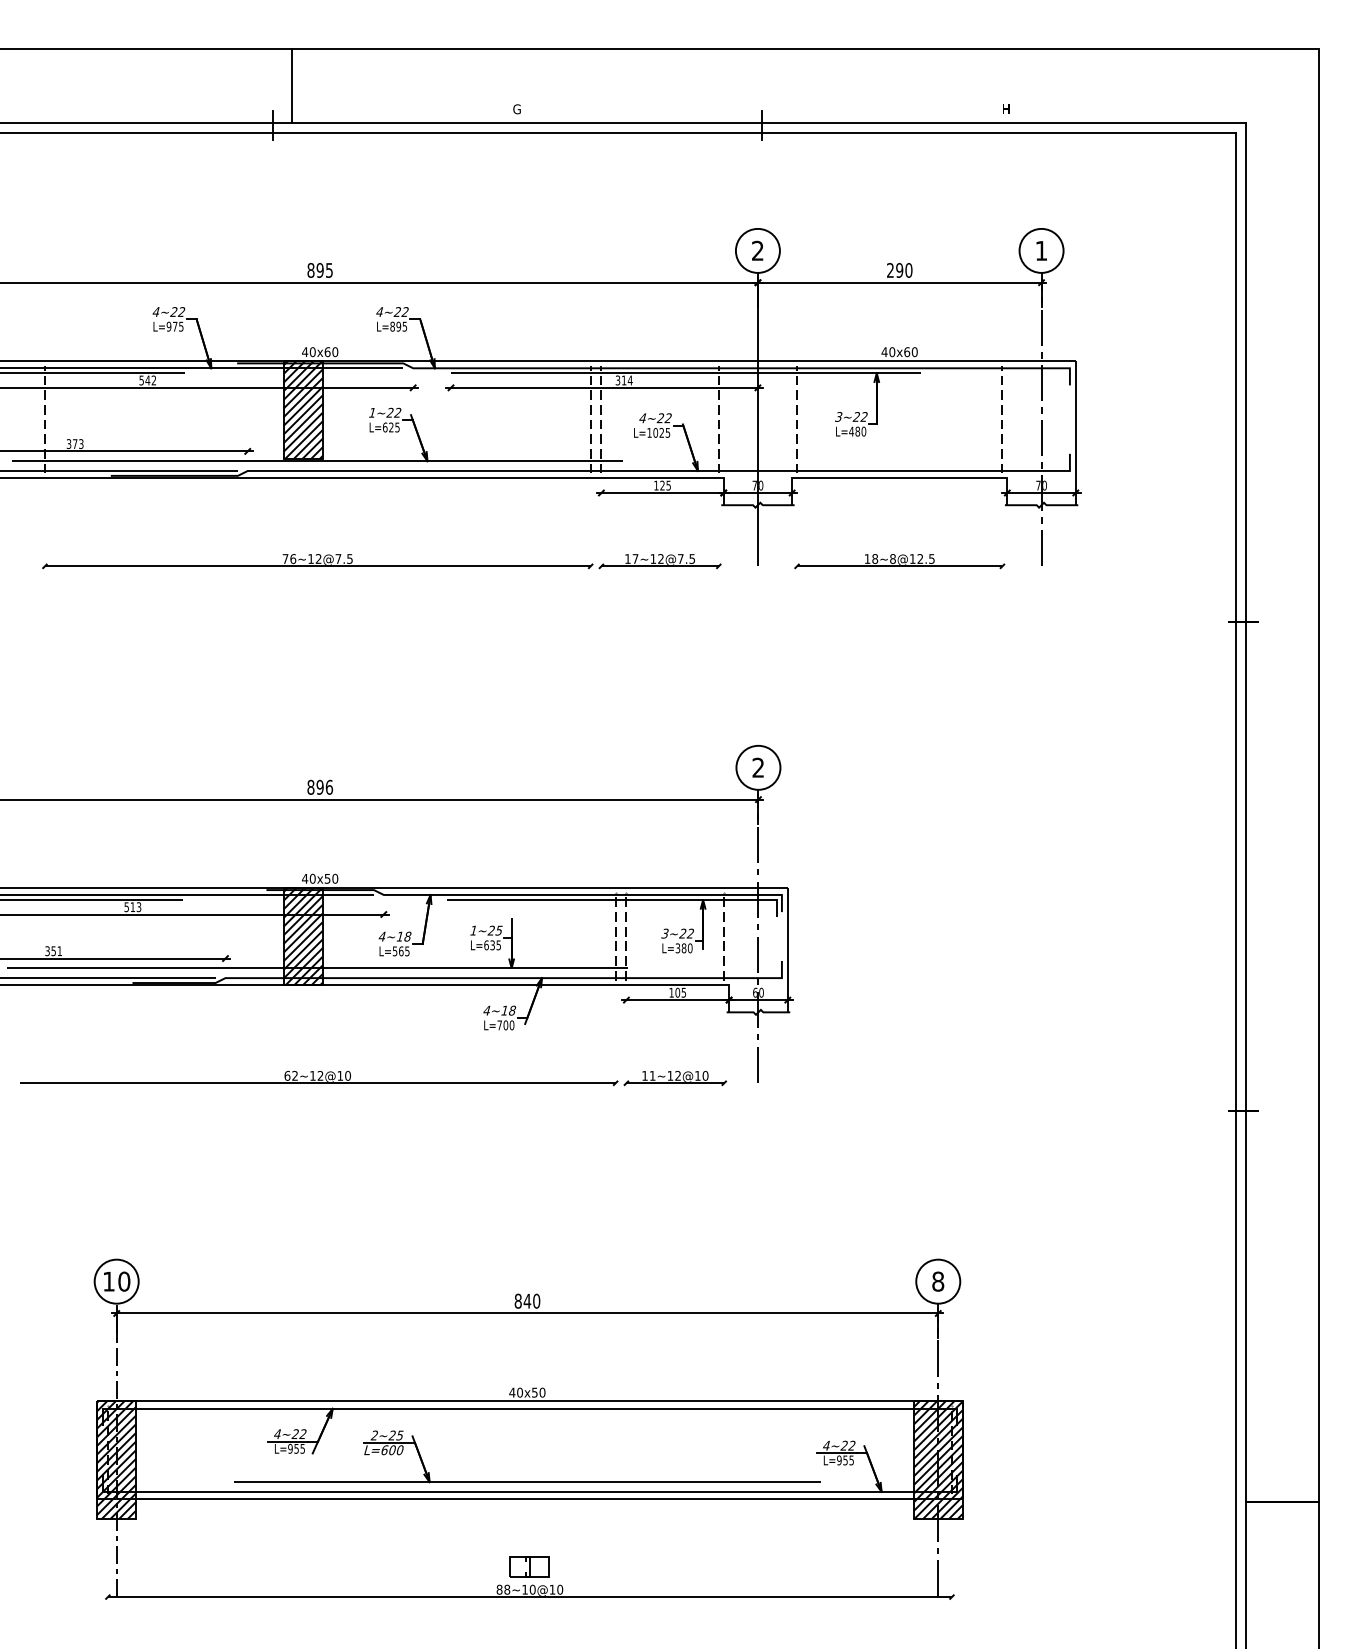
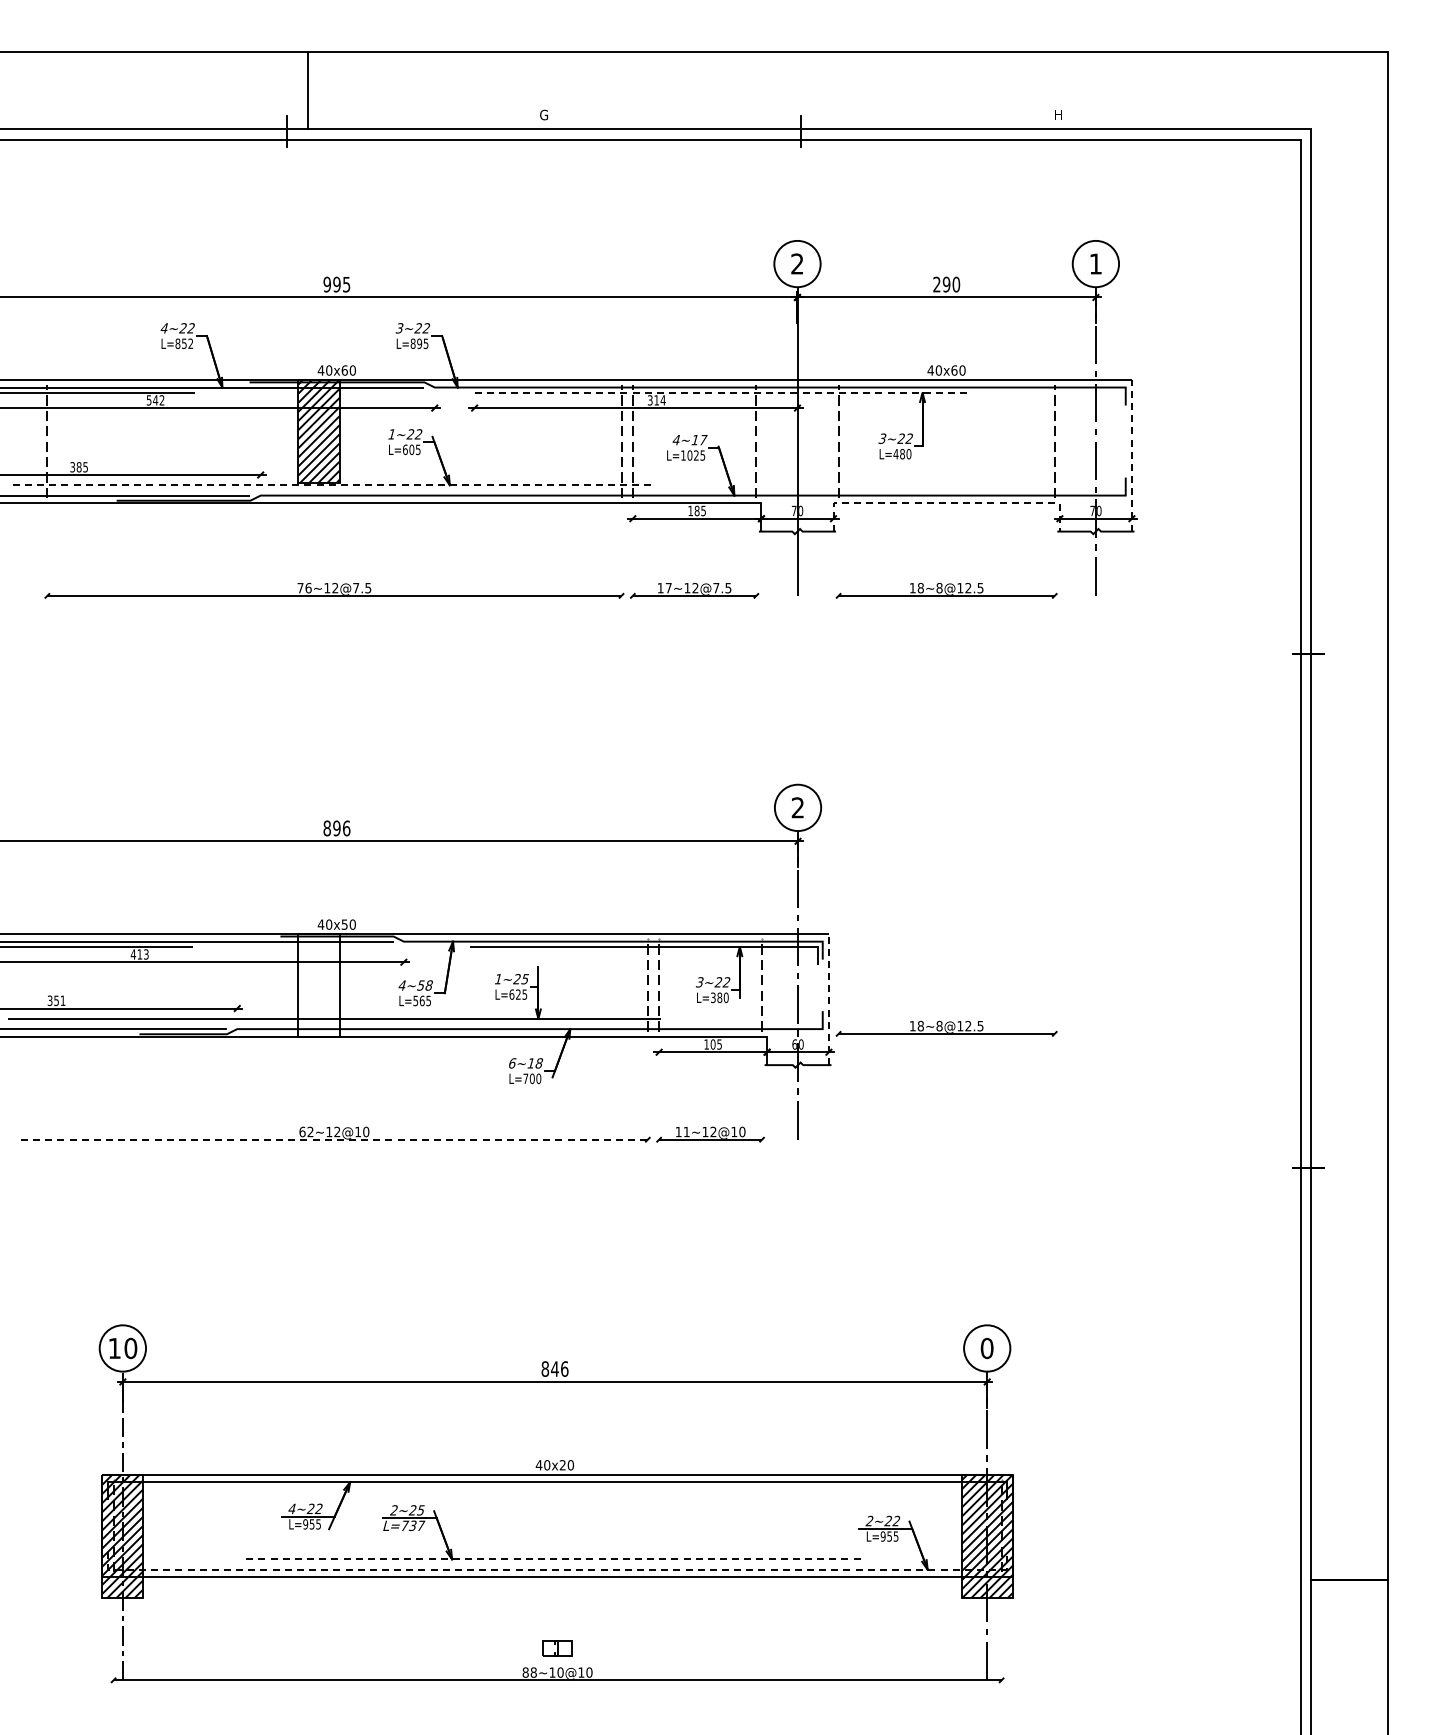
text: (311, 270) -> (327, 284), 895 -> 995
text: (379, 312) -> (399, 328), 4~22 -> 3~22
text: (175, 326) -> (184, 343), L=975 -> L=852
line: (685, 373) -> (721, 392), solid -> dashed
text: (664, 417) -> (699, 439), 4~22 -> 4~17
text: (391, 427) -> (411, 449), L=625 -> L=605
line: (1075, 432) -> (1131, 455), solid -> dashed
text: (77, 444) -> (81, 467), 373 -> 385
line: (317, 461) -> (334, 485), solid -> dashed
line: (900, 478) -> (947, 503), solid -> dashed
text: (661, 486) -> (696, 511), 125 -> 185
text: (126, 907) -> (133, 954), 513 -> 413
hatch: (302, 935) -> (318, 984), removed
text: (399, 936) -> (420, 985), 4~18 -> 4~58
text: (492, 945) -> (518, 994), L=635 -> L=625
line: (787, 949) -> (828, 999), solid -> dashed
part: (899, 977) -> (946, 1028), added
text: (487, 1010) -> (512, 1063), 4~18 -> 6~18
line: (317, 1083) -> (334, 1139), solid -> dashed
text: (937, 1281) -> (986, 1348), 8 -> 0
text: (536, 1300) -> (564, 1368), 840 -> 846
text: (534, 1392) -> (562, 1465), 40x50 -> 40x20
text: (826, 1445) -> (869, 1520), 4~22 -> 2~22
text: (392, 1449) -> (413, 1525), L=600 -> L=737
line: (527, 1482) -> (555, 1559), solid -> dashed
line: (530, 1491) -> (558, 1569), solid -> dashed
part: (529, 1566) -> (557, 1648), size x0.7

